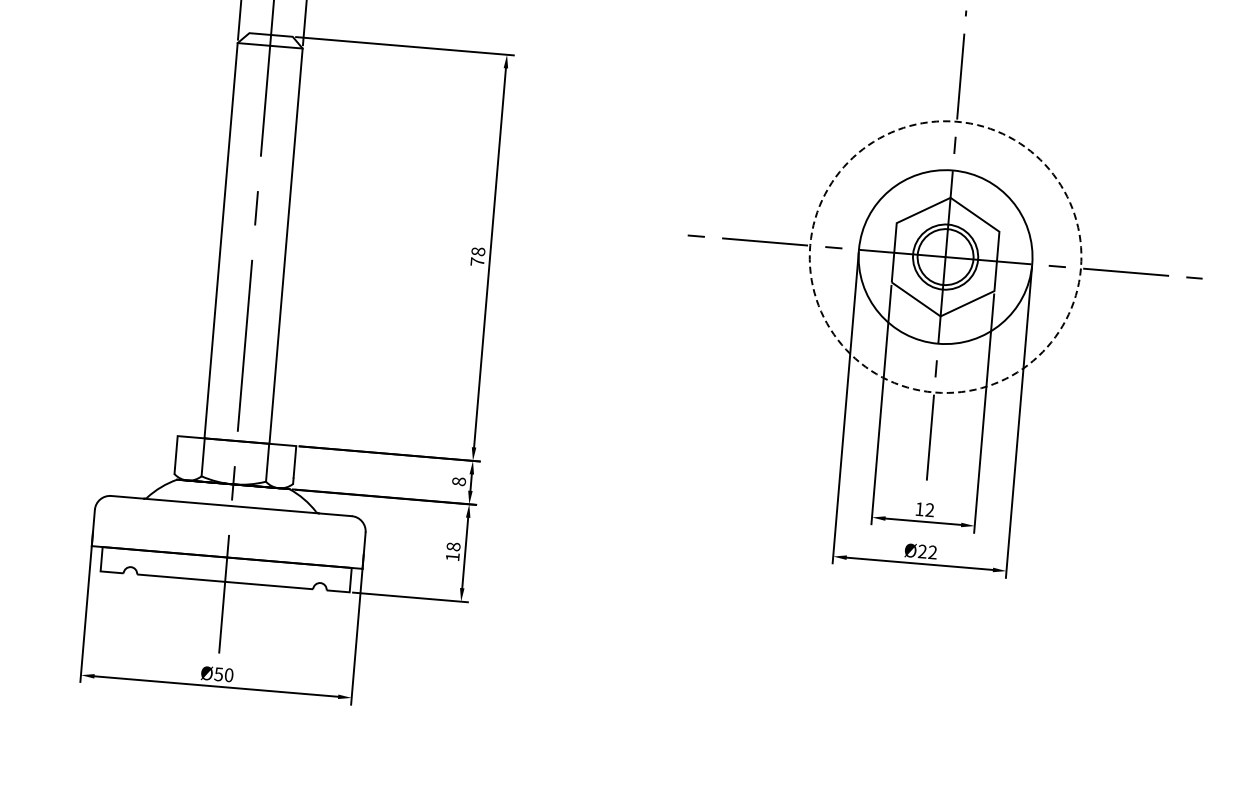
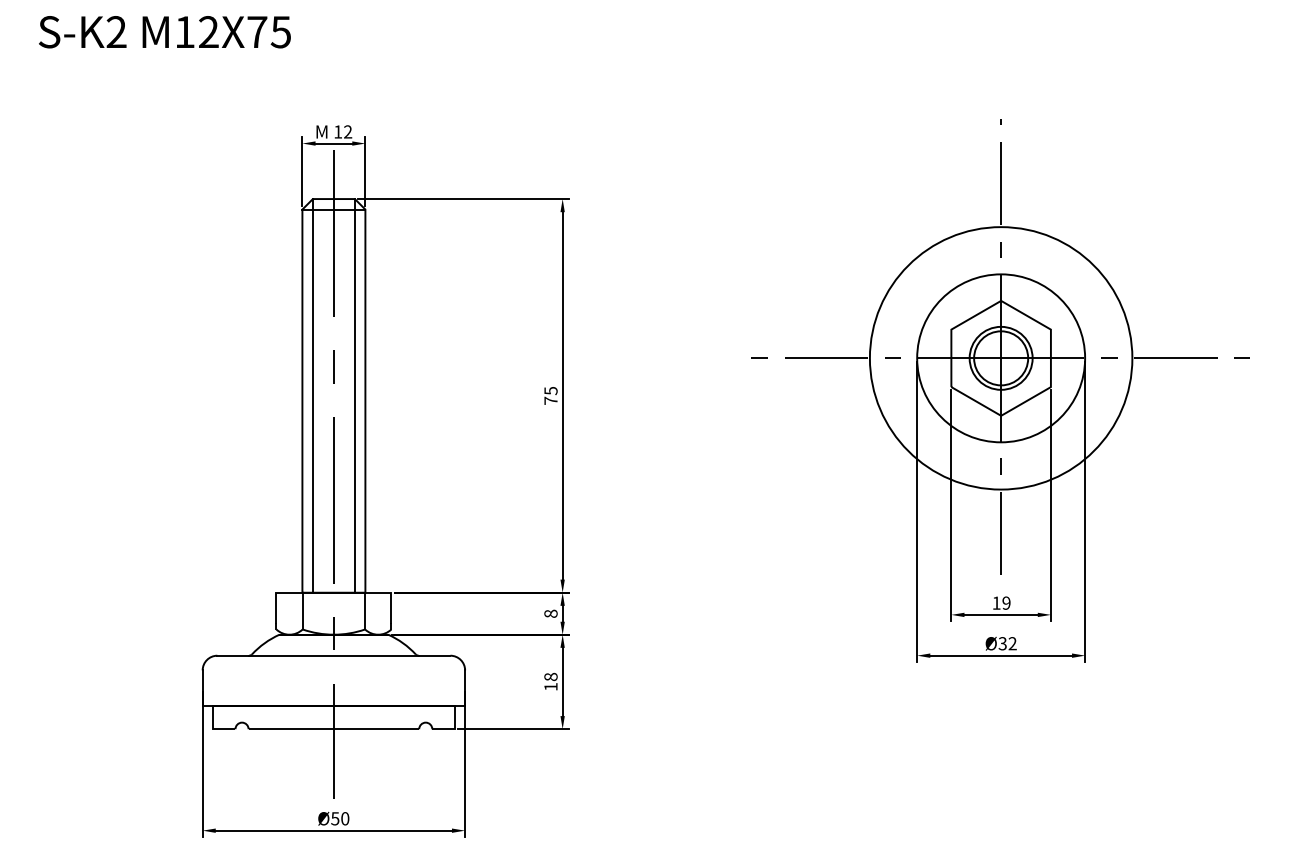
line: (231, 235) -> (312, 395), added
line: (275, 239) -> (354, 395), added
text: (477, 251) -> (550, 390), 78 -> 75
circle: (944, 257) -> (1000, 358), dashed -> solid
text: (929, 510) -> (1006, 603), 12 -> 19
text: (922, 551) -> (1002, 643), Ø22 -> Ø32

